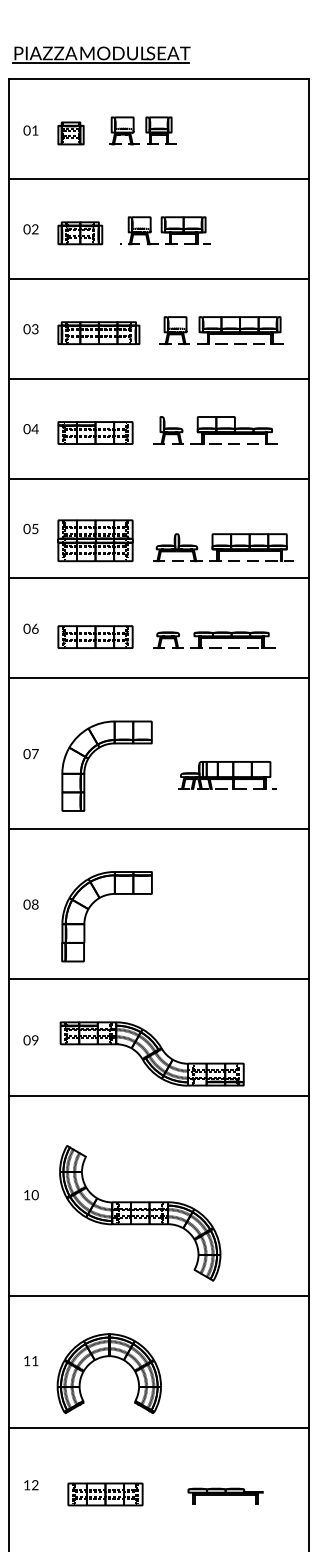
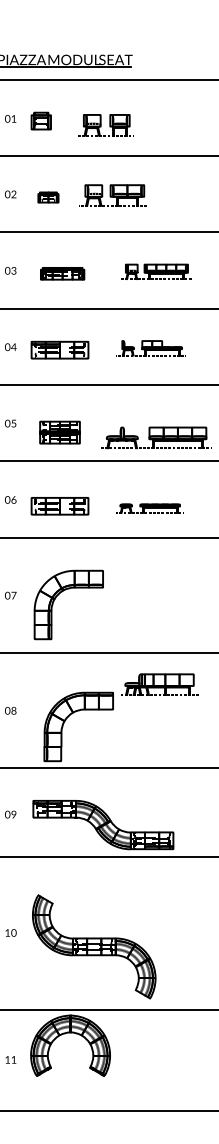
part: (142, 130) -> (107, 124), moved
part: (80, 233) -> (48, 197), size x0.6
part: (221, 330) -> (156, 271), size x0.7
part: (98, 332) -> (62, 273), size x0.7
part: (215, 430) -> (151, 348), size x0.7
part: (95, 540) -> (60, 432), size x0.7
part: (214, 639) -> (151, 508), size x0.7
part: (227, 775) -> (160, 684), moved
part: (94, 903) -> (69, 716), moved
part: (108, 1357) -> (69, 1033), moved

